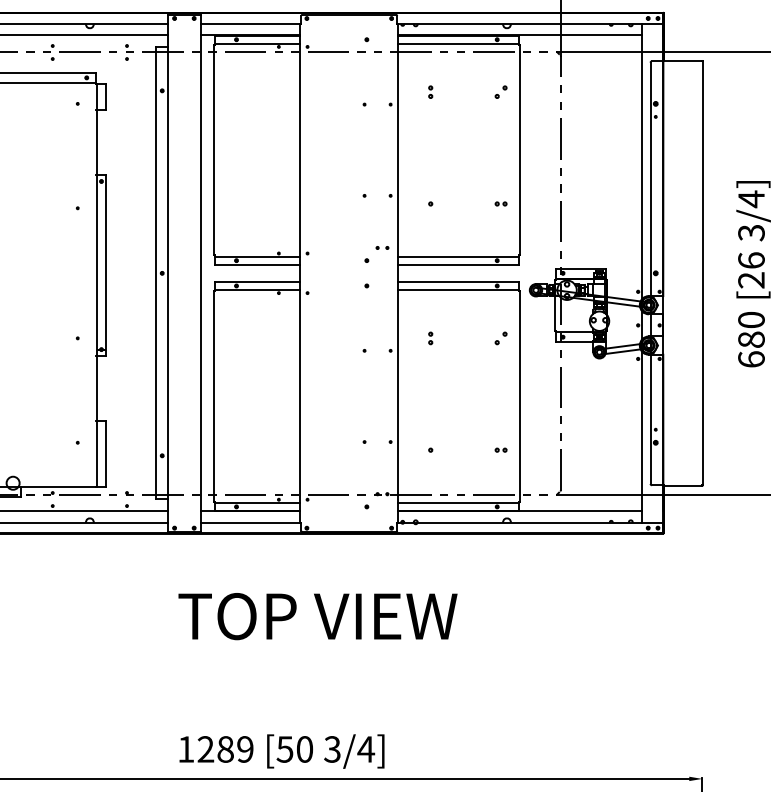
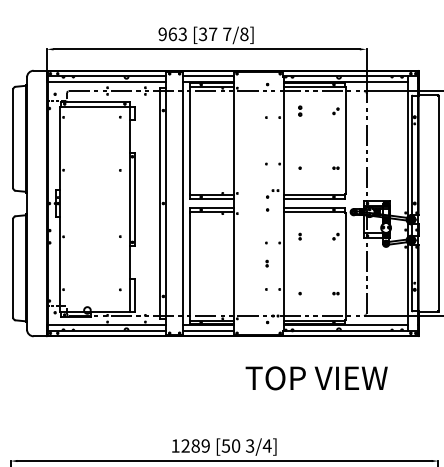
part: (429, 92) -> (299, 111), size x1.6
part: (364, 391) -> (266, 263), added
text: (317, 616) -> (316, 378), moved

